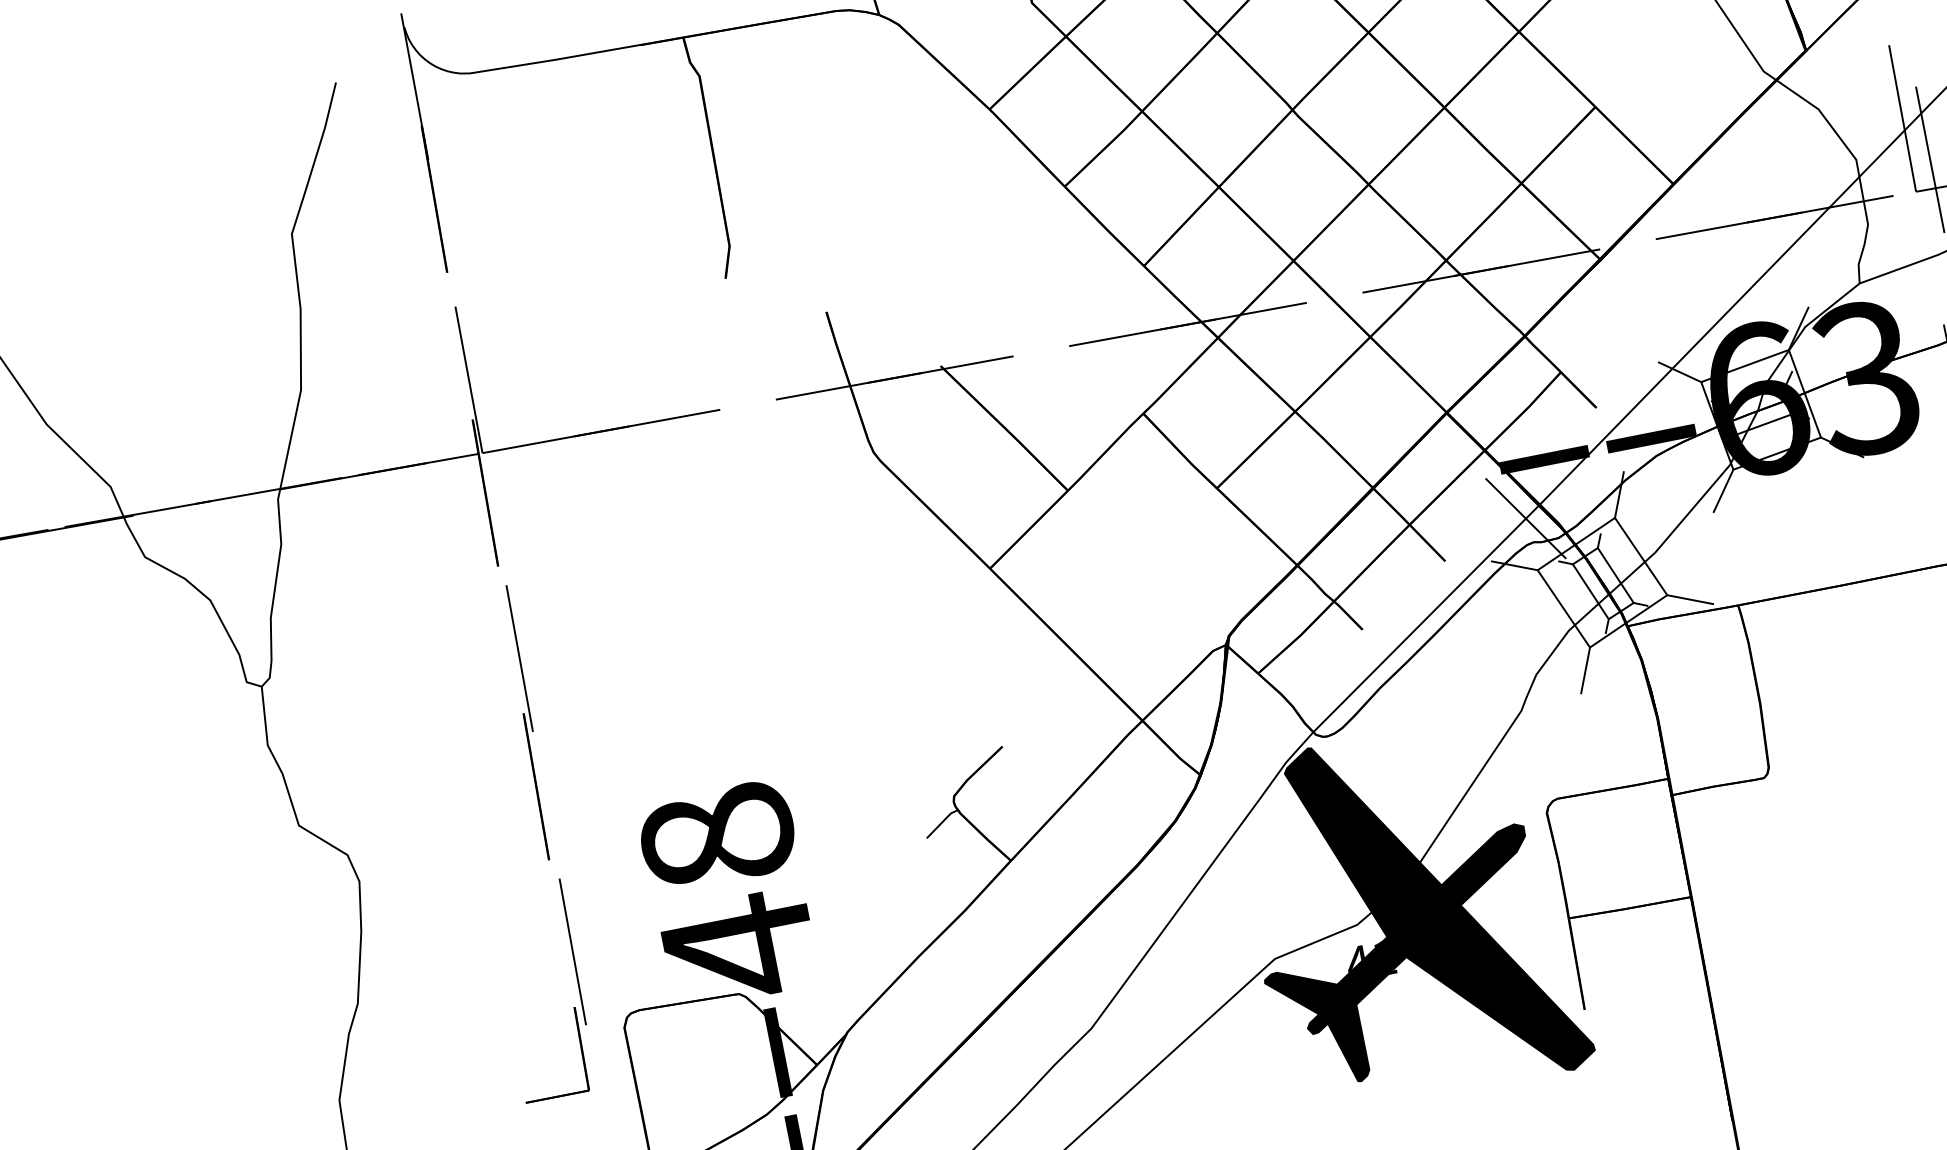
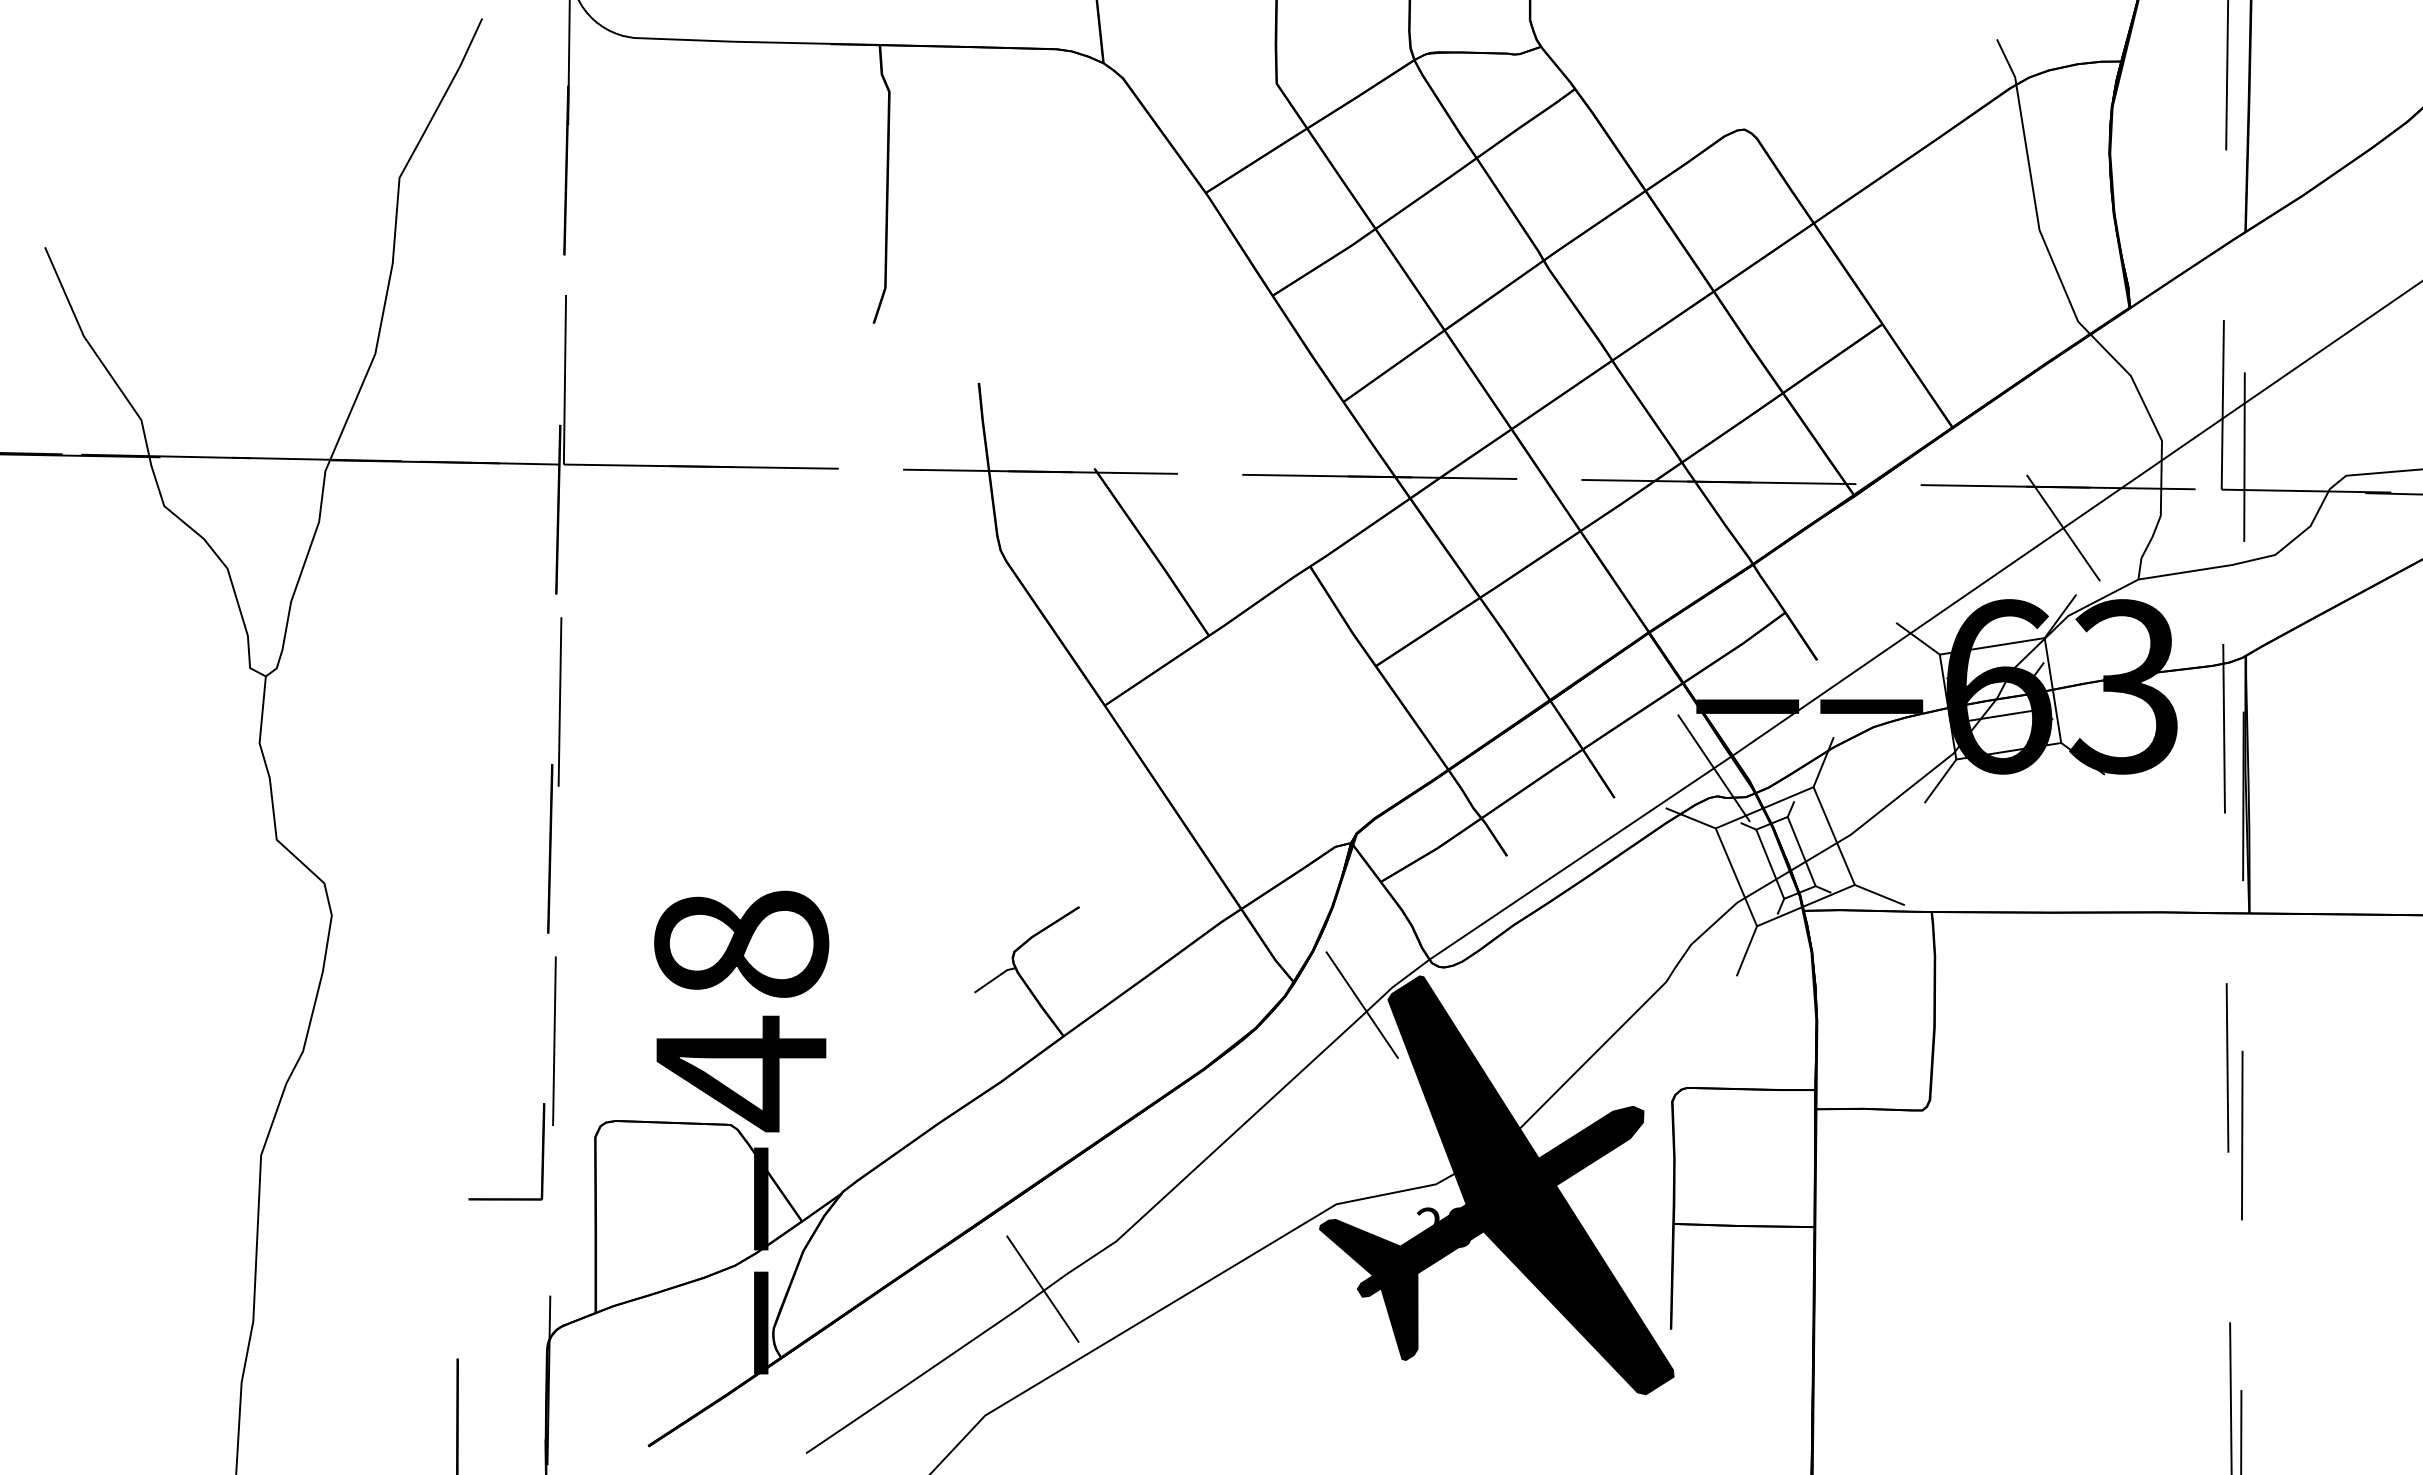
line: (1786, 251) -> (2063, 527), added
line: (1262, 782) -> (1361, 1004), added
text: (1370, 960) -> (1442, 1227), 41 -> 28
line: (1035, 1081) -> (1042, 1288), added

